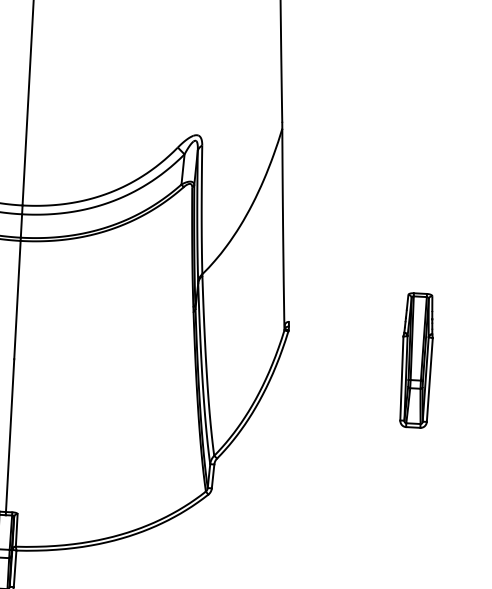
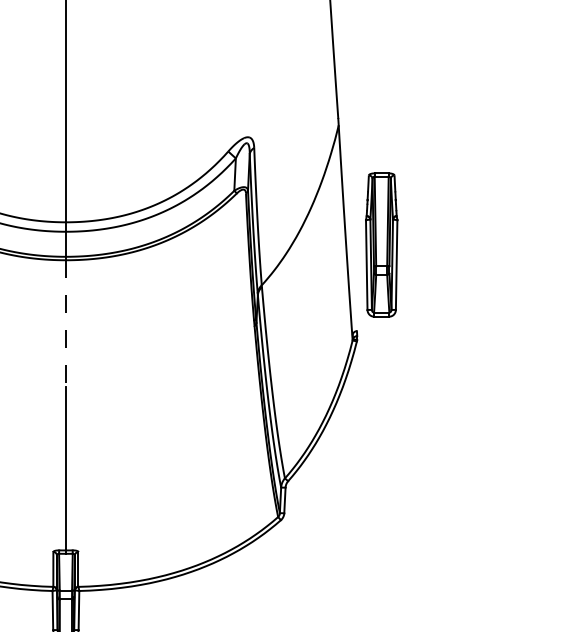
line: (17, 300) -> (65, 324), solid -> dashed
part: (416, 360) -> (381, 244), moved

